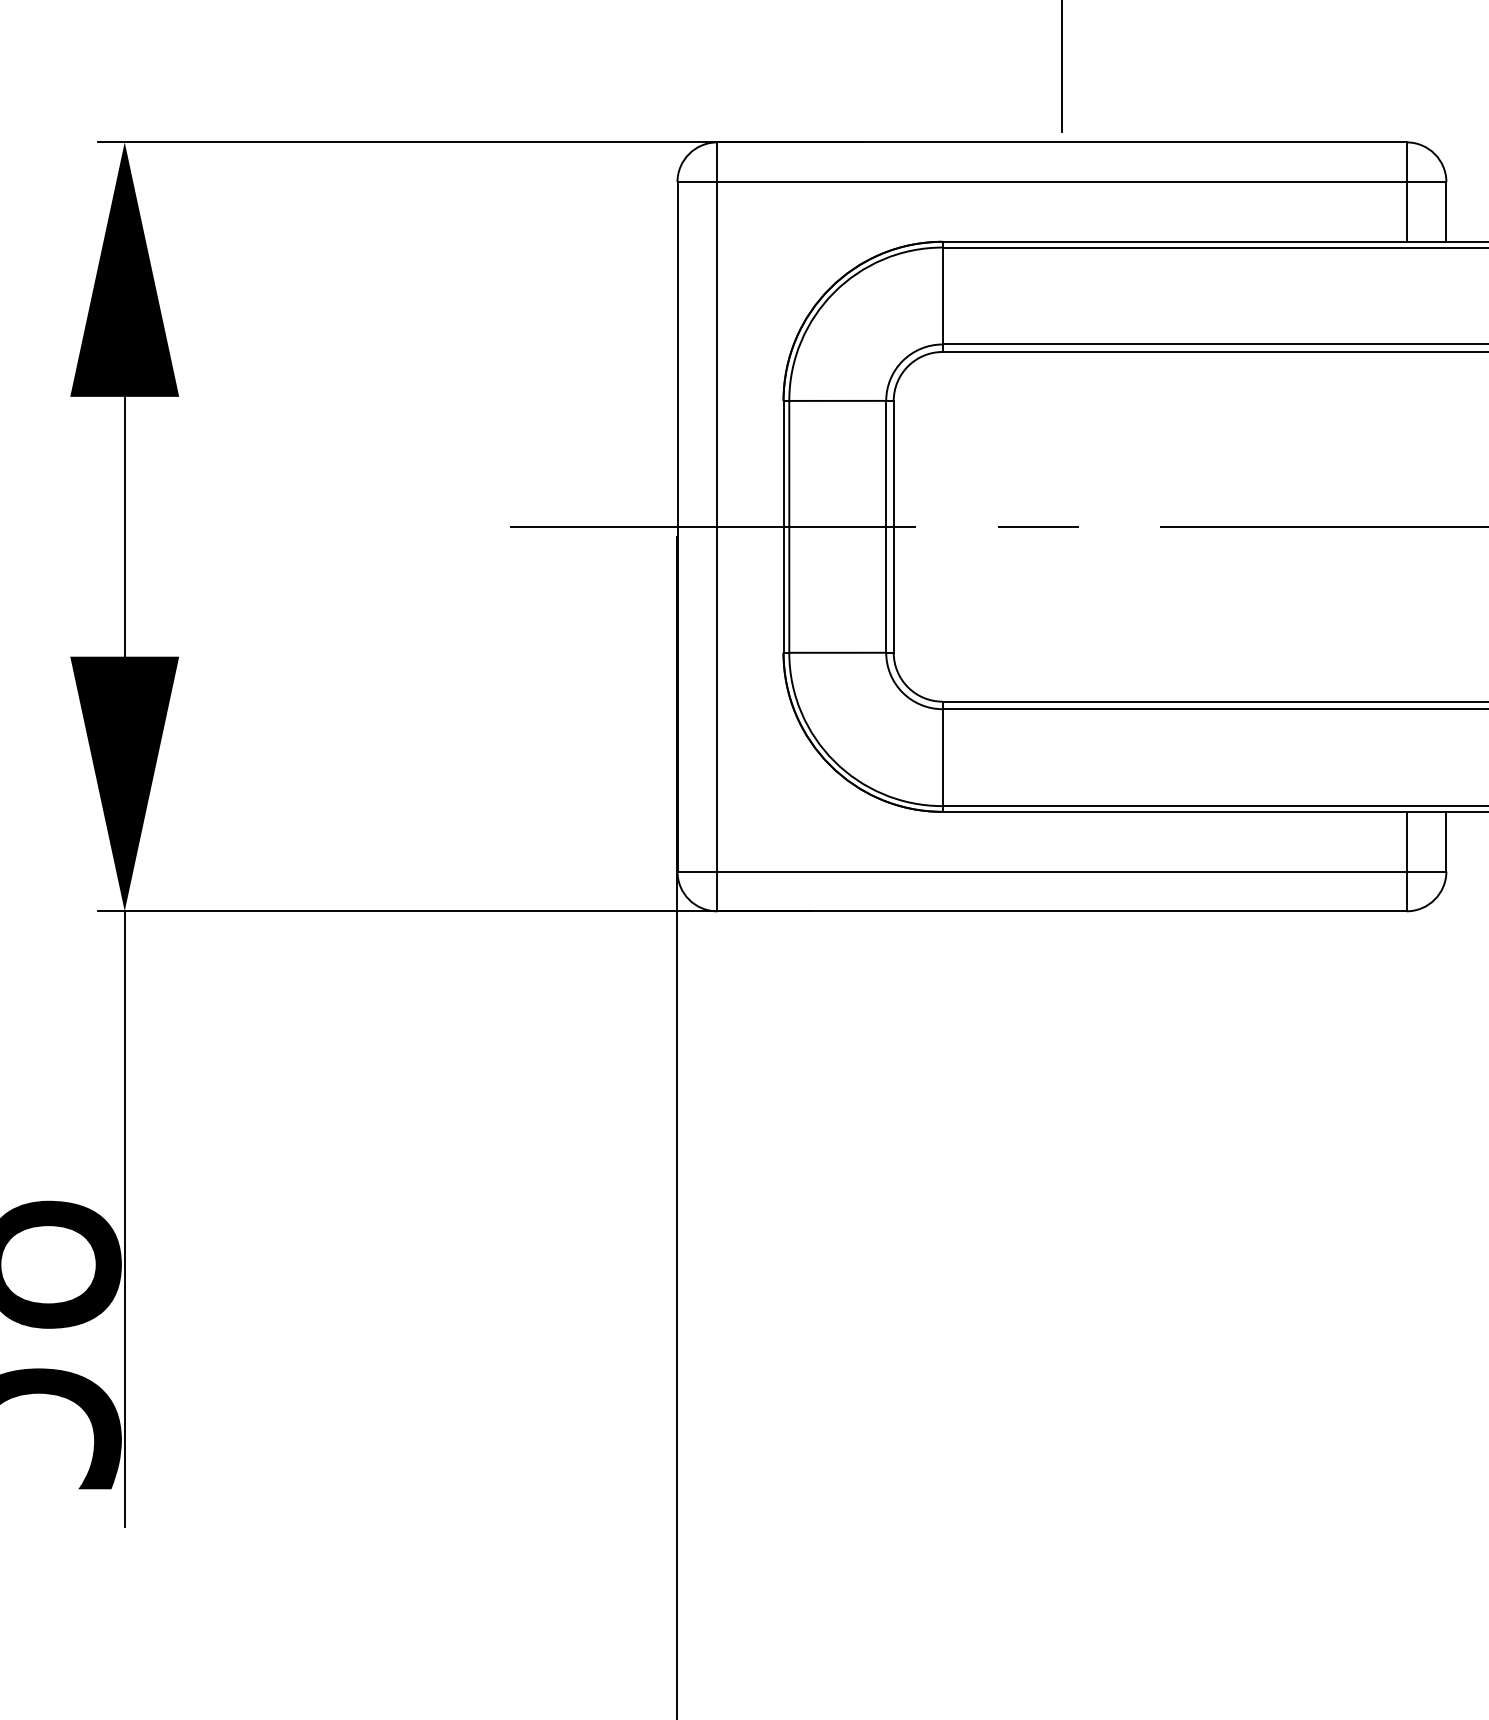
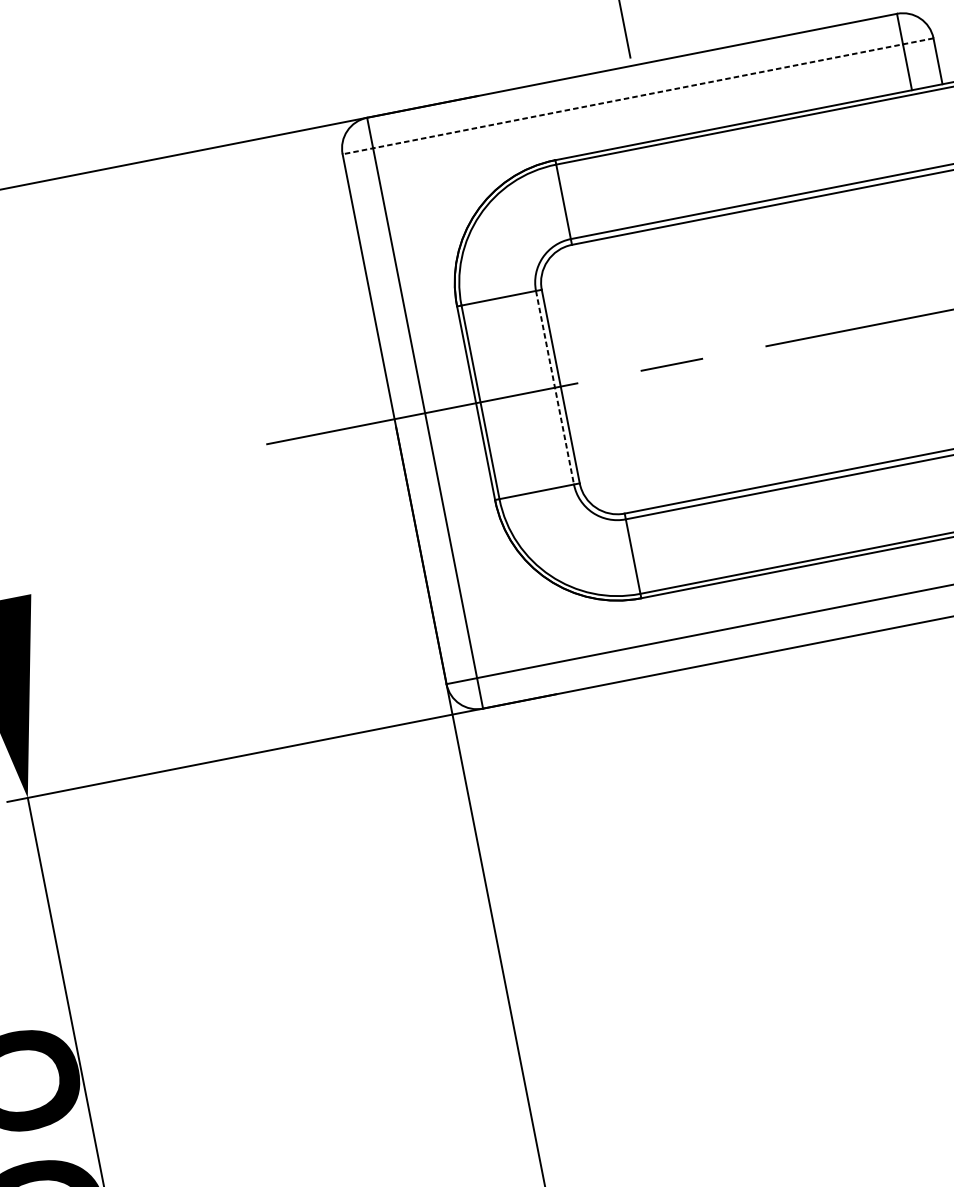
line: (1061, 182) -> (637, 96), solid -> dashed
line: (886, 526) -> (555, 387), solid -> dashed

